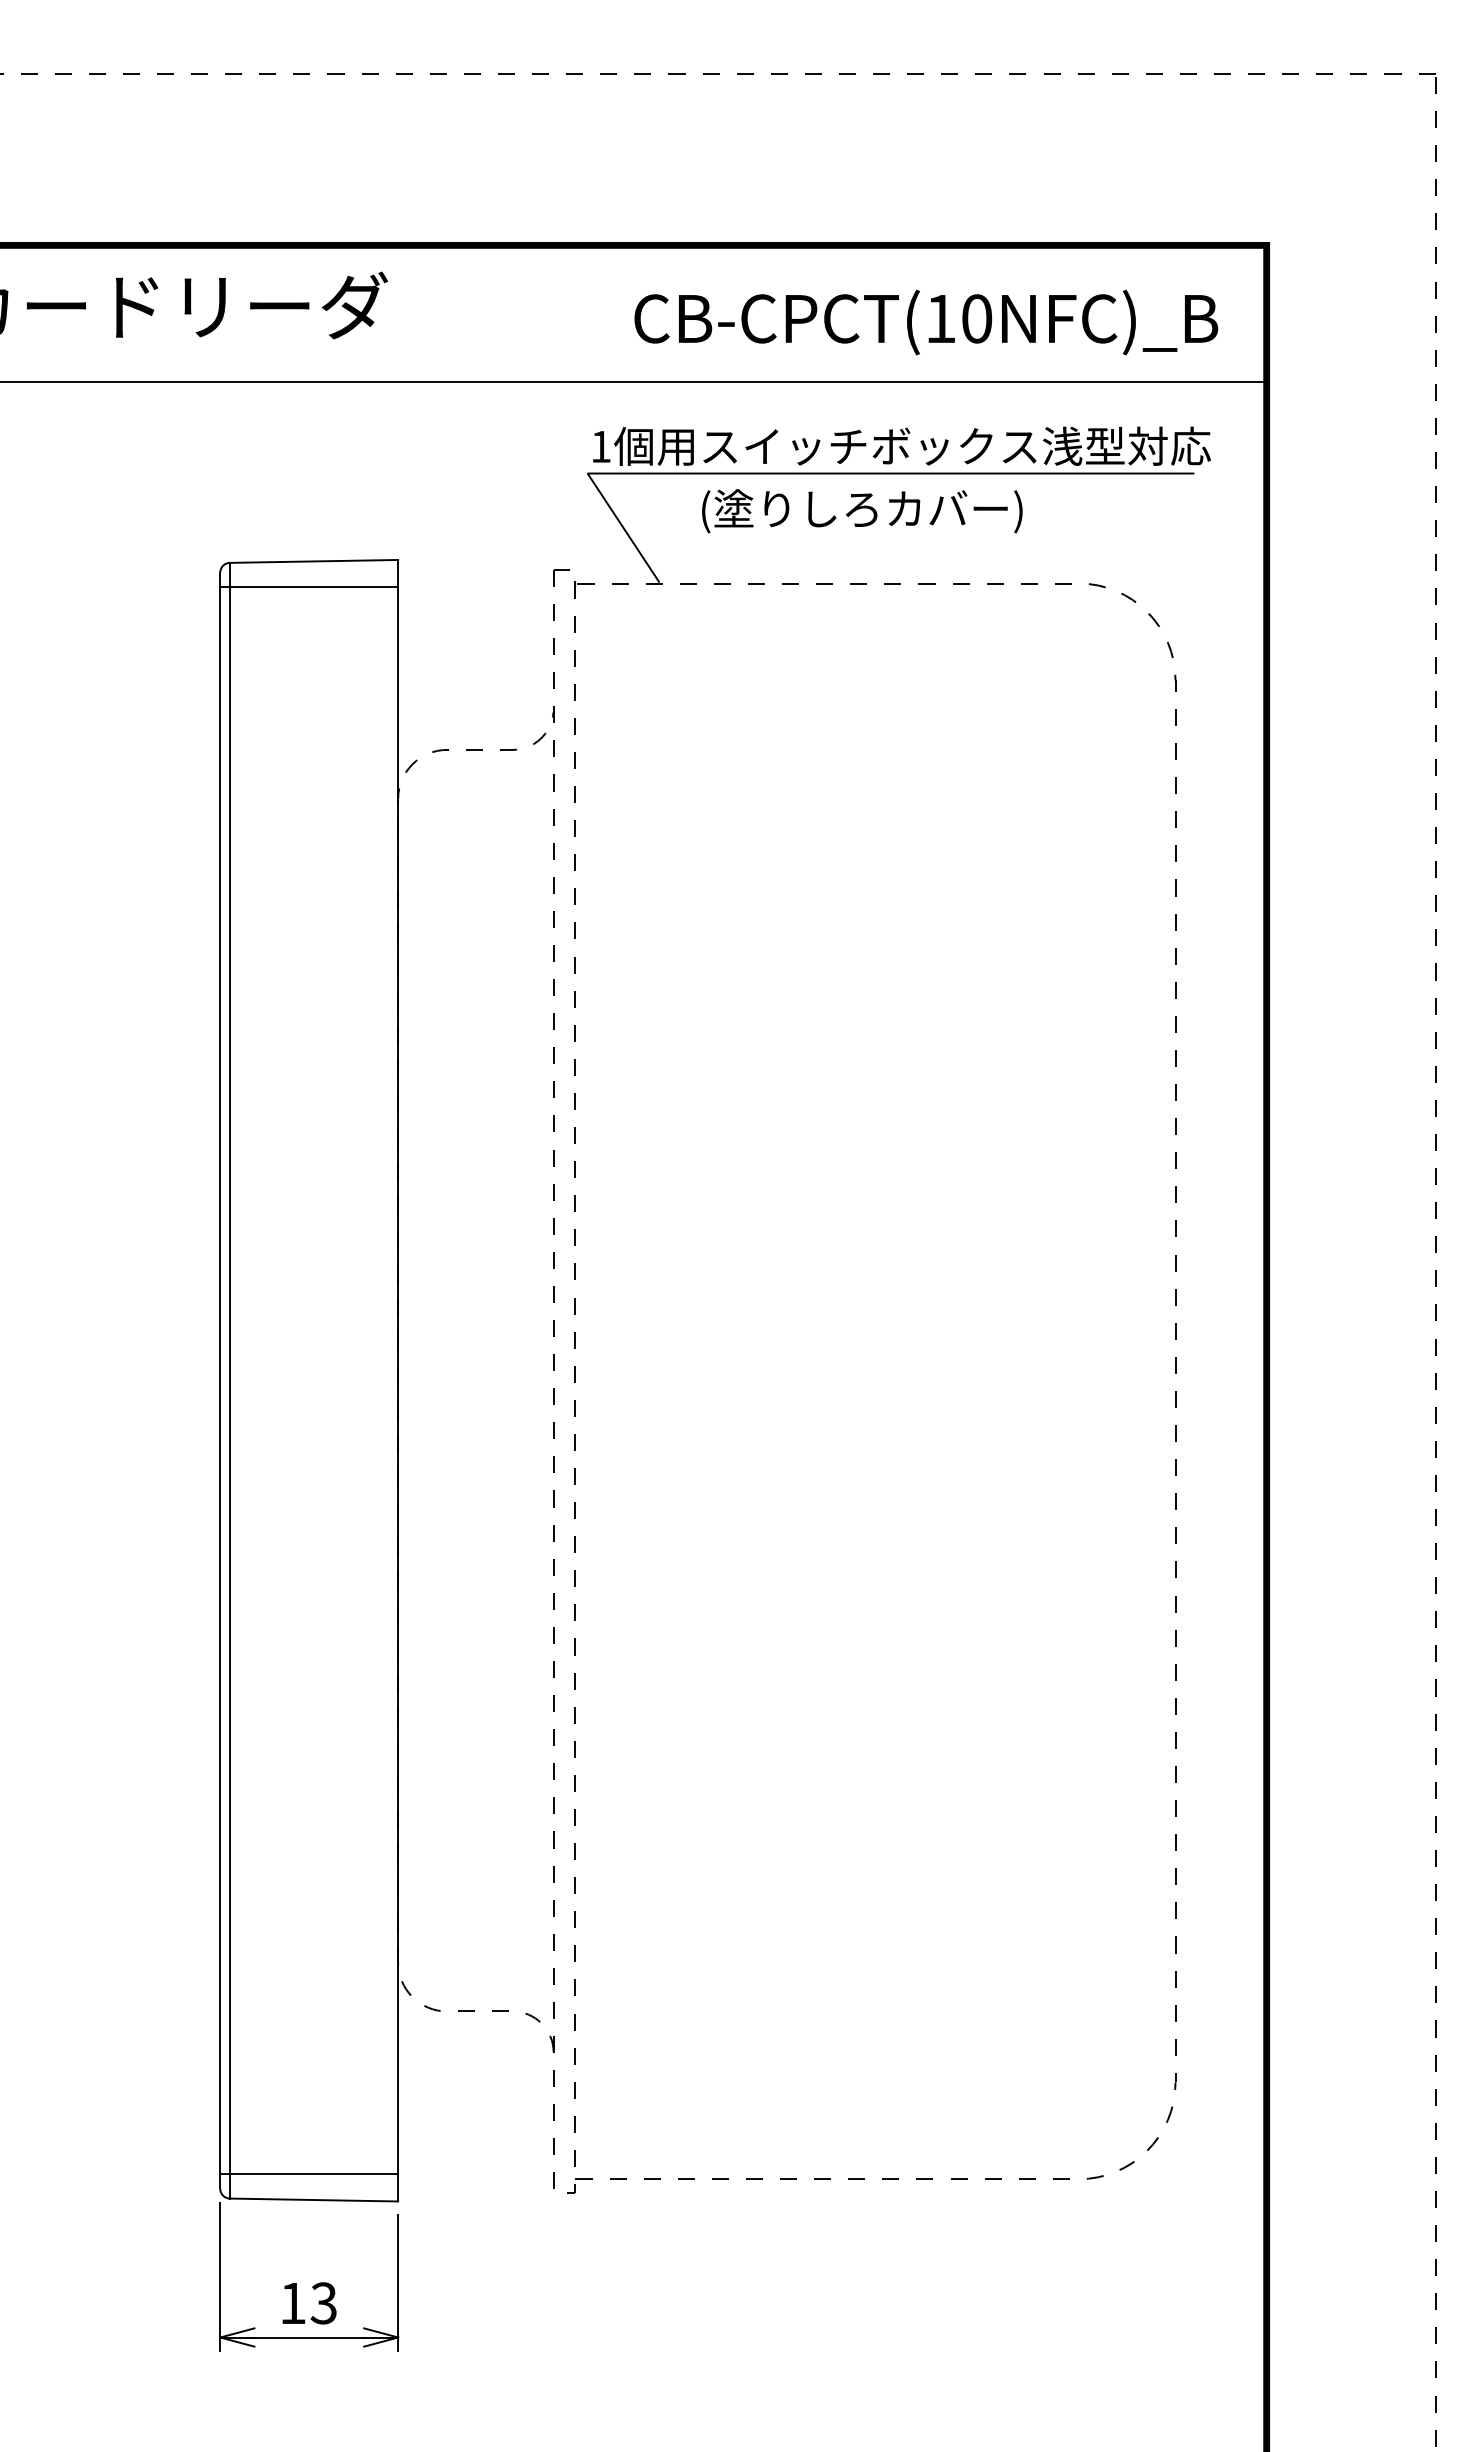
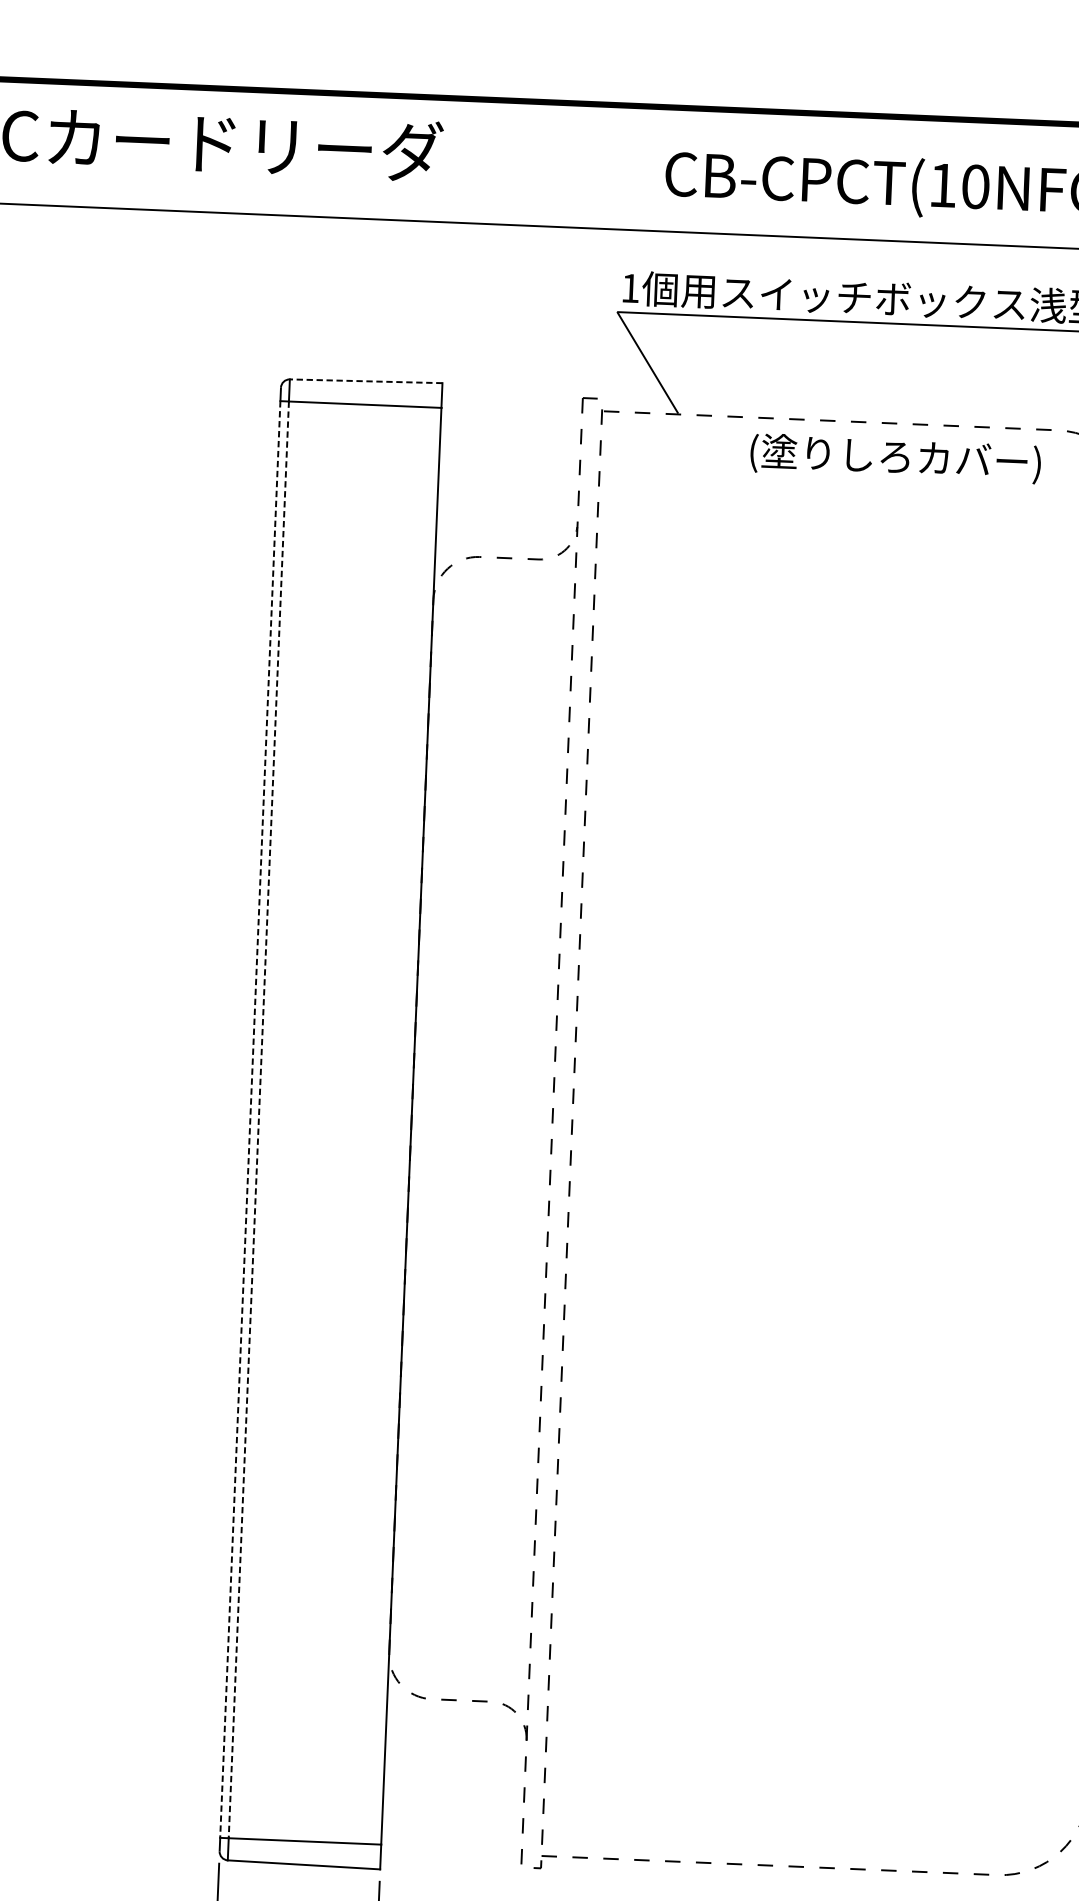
text: (862, 511) -> (895, 458), moved
line: (313, 561) -> (365, 381), solid -> dashed
line: (220, 1381) -> (250, 1120), solid -> dashed
line: (229, 1381) -> (258, 1120), solid -> dashed

